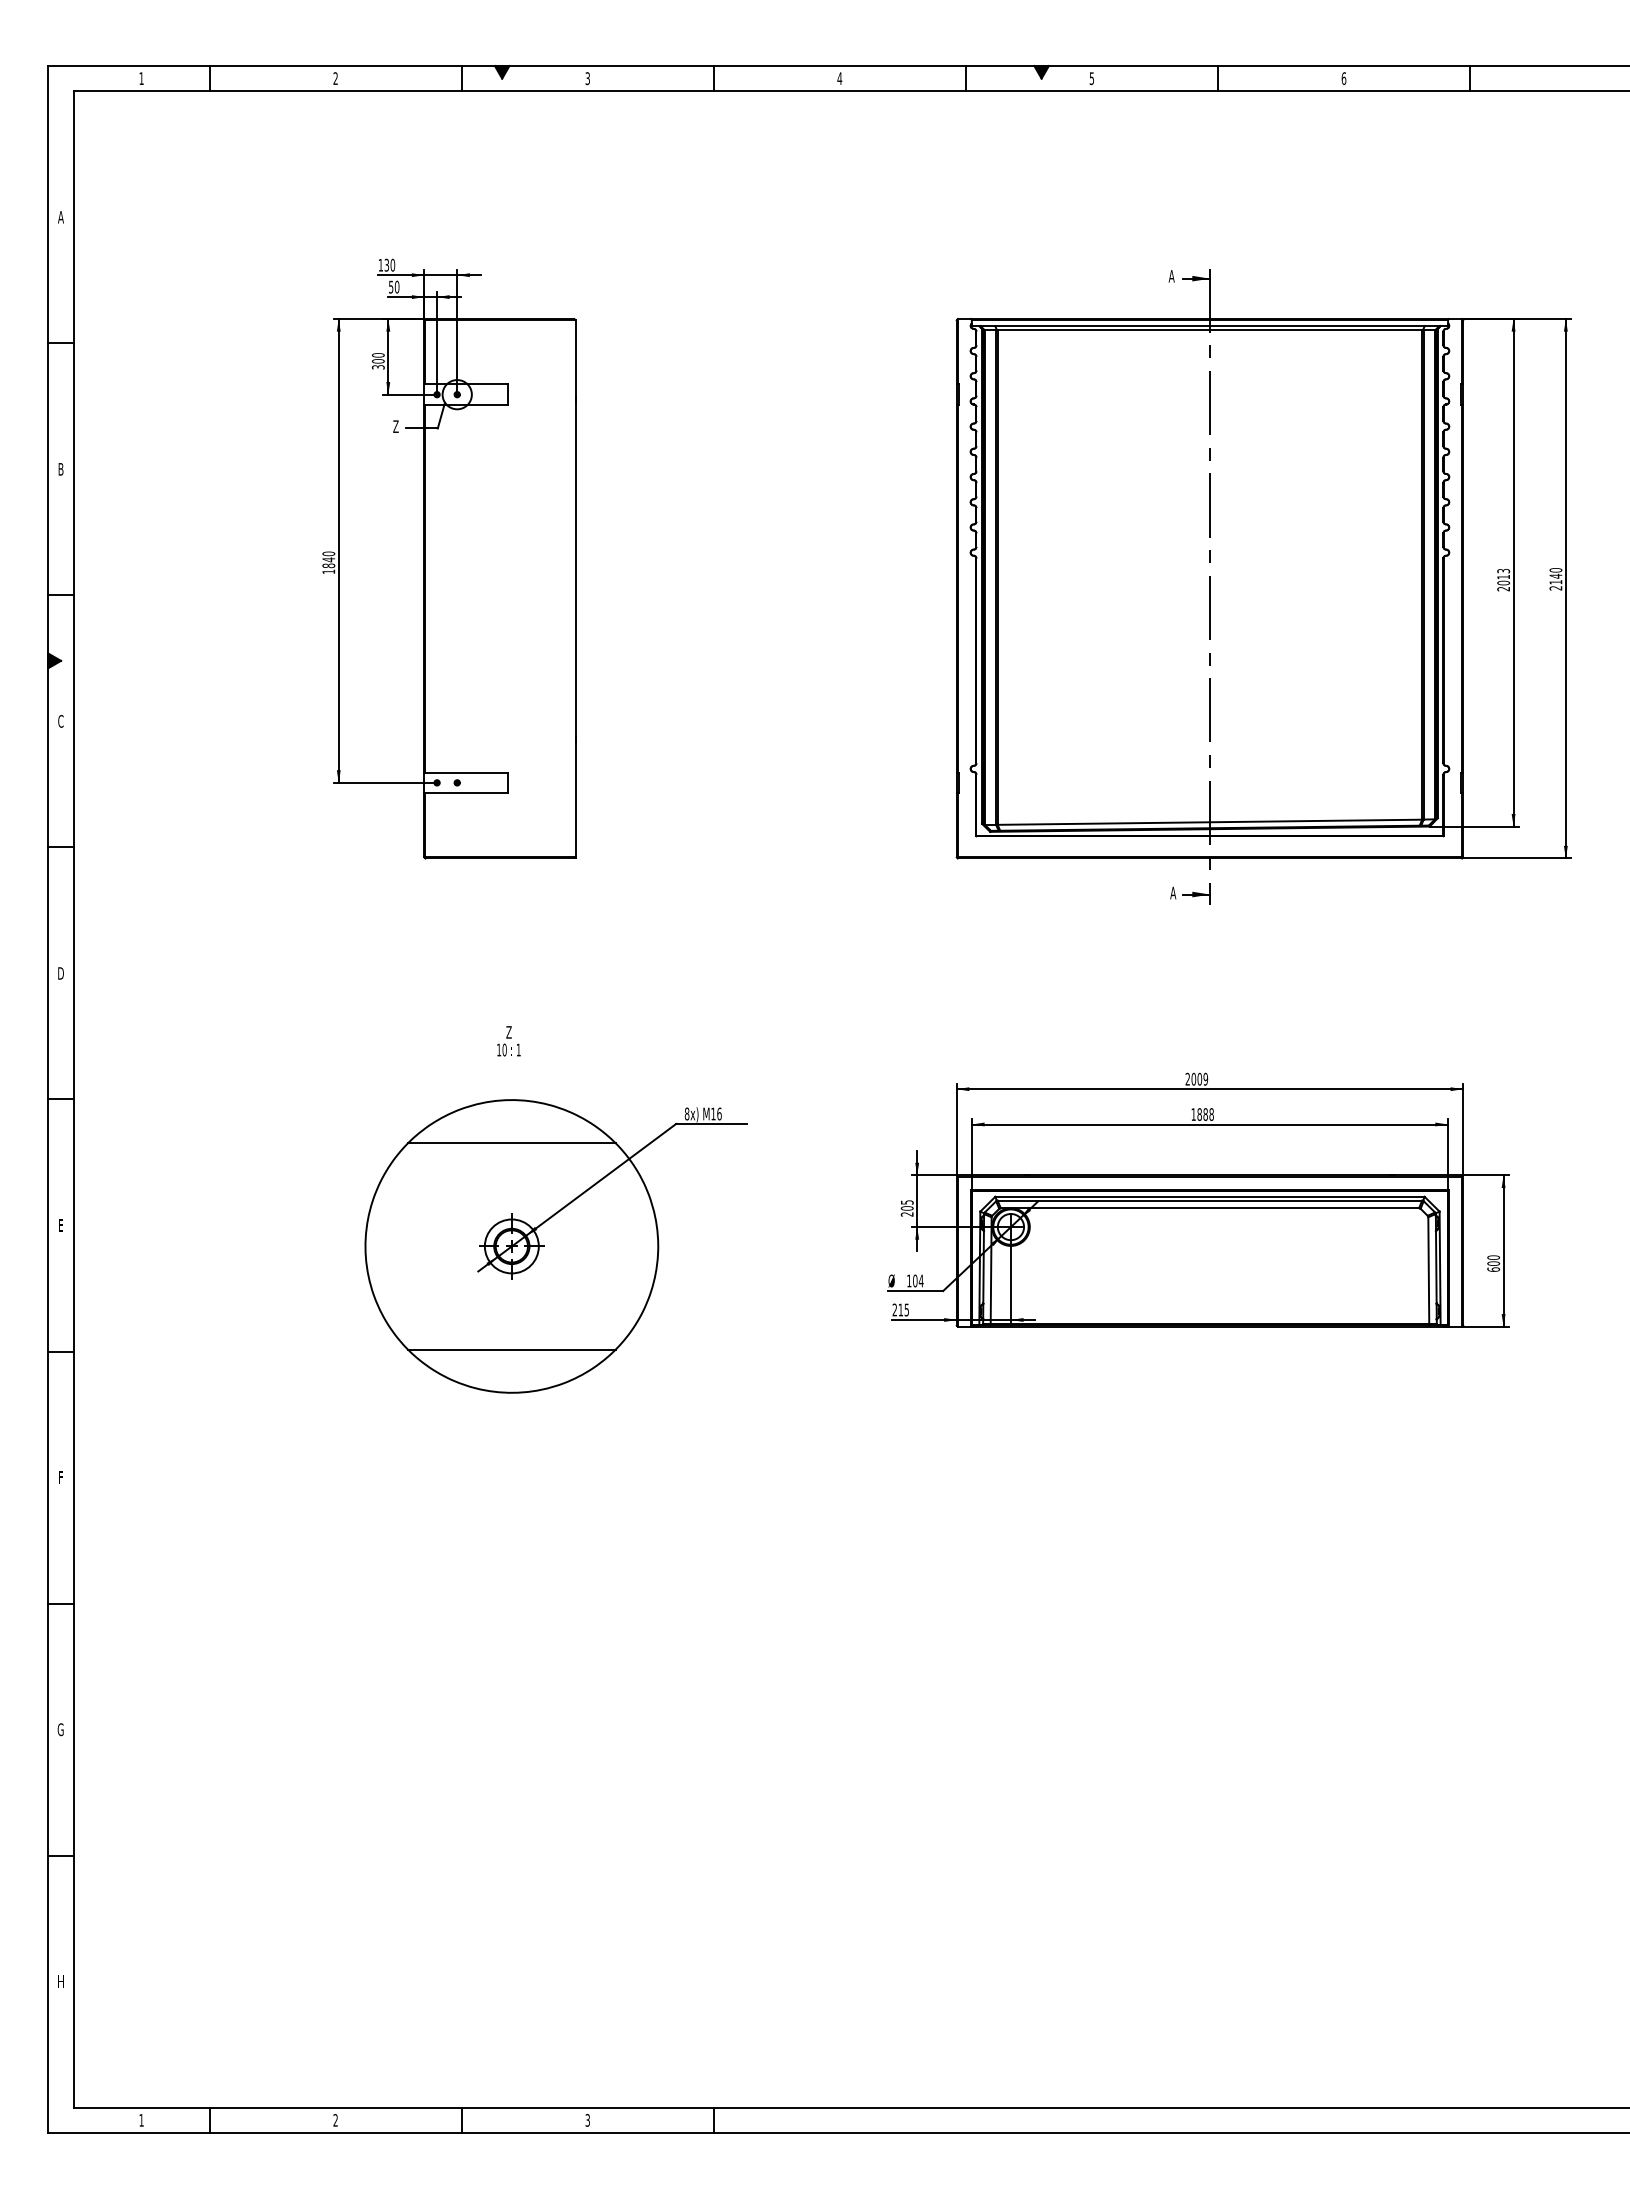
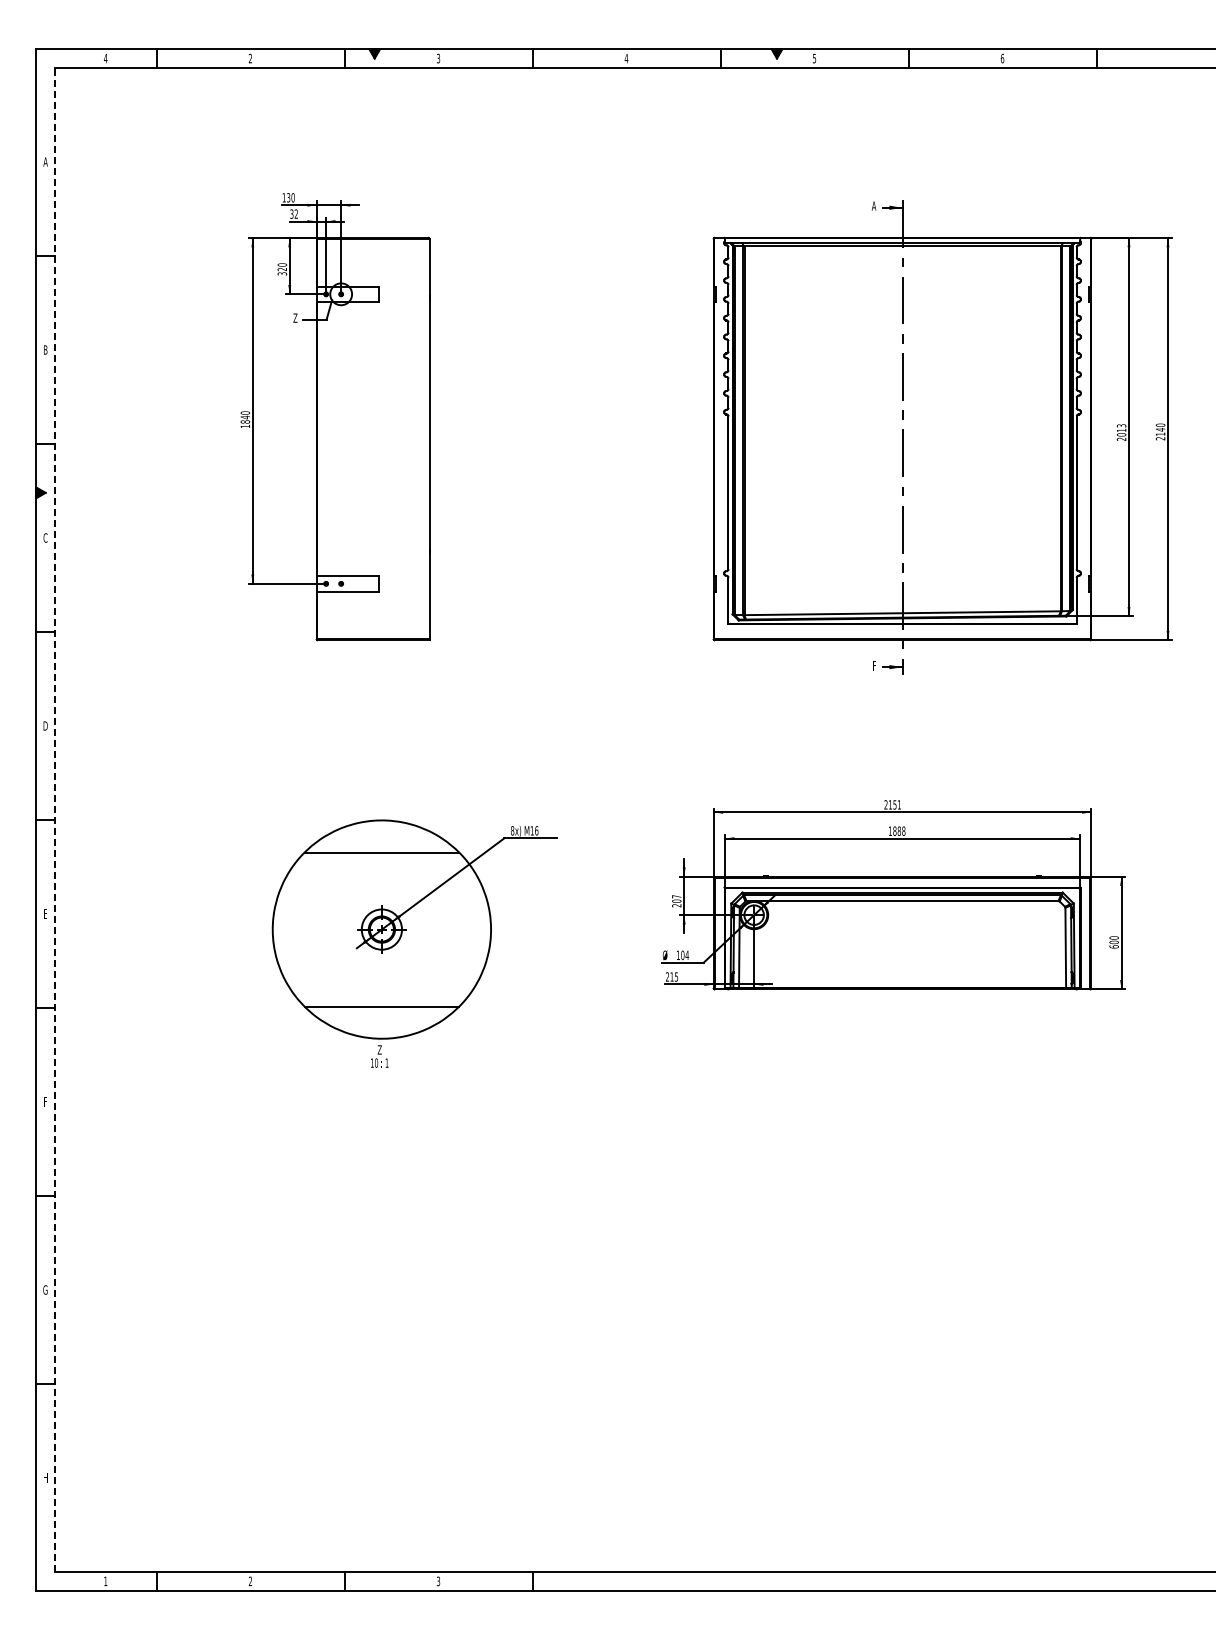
text: (141, 78) -> (105, 58), 1 -> 4
text: (394, 286) -> (294, 213), 50 -> 32
text: (378, 361) -> (282, 269), 300 -> 320
text: (1173, 892) -> (875, 665), A -> F
text: (508, 1041) -> (379, 1056), moved
text: (1199, 1078) -> (894, 804), 2009 -> 2151
line: (74, 1100) -> (55, 820), solid -> dashed
text: (906, 1202) -> (676, 896), 205 -> 207

